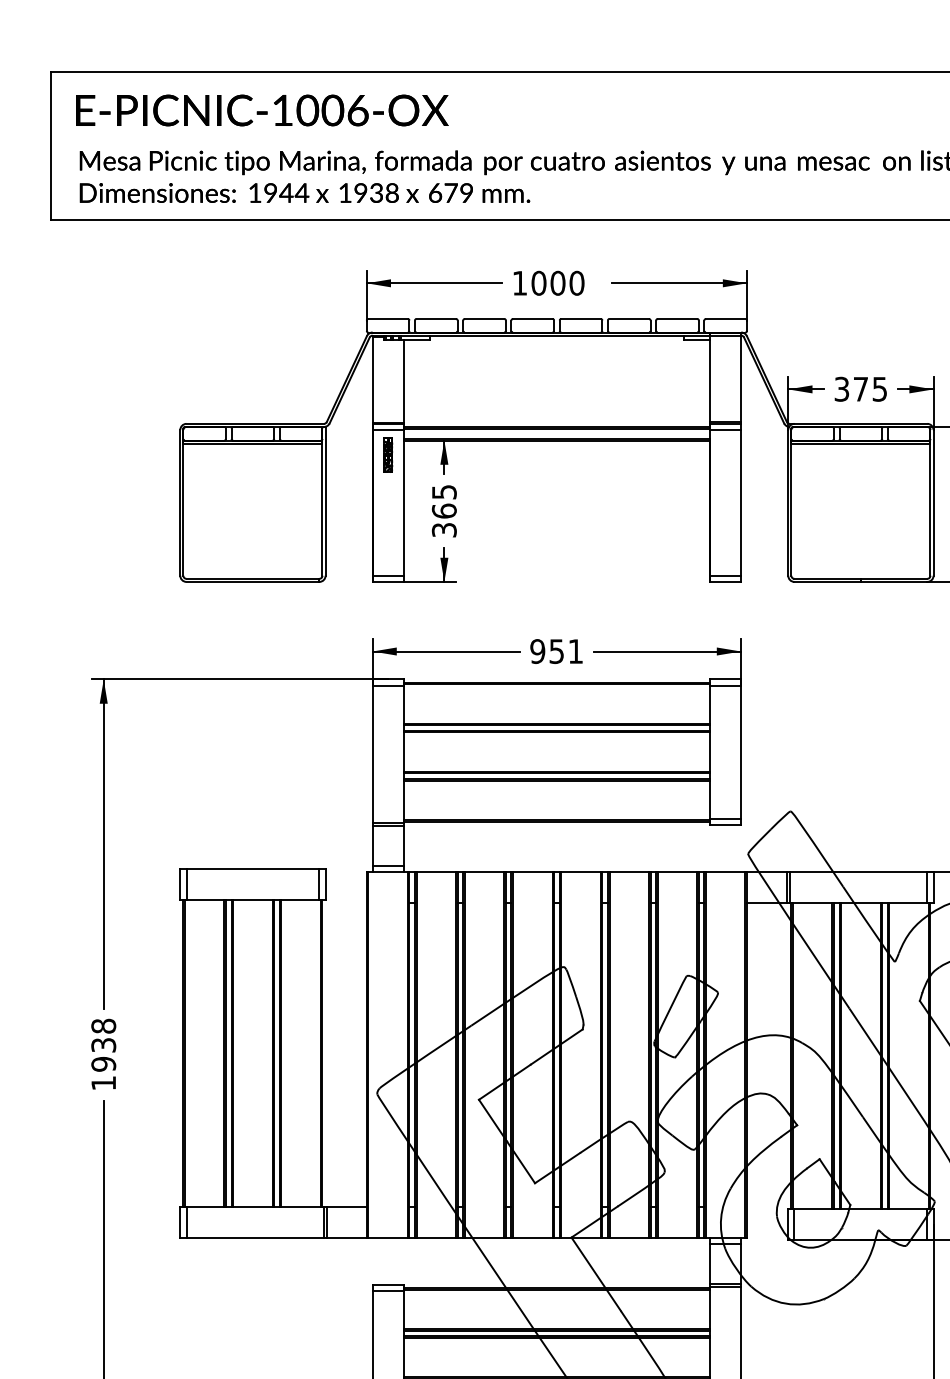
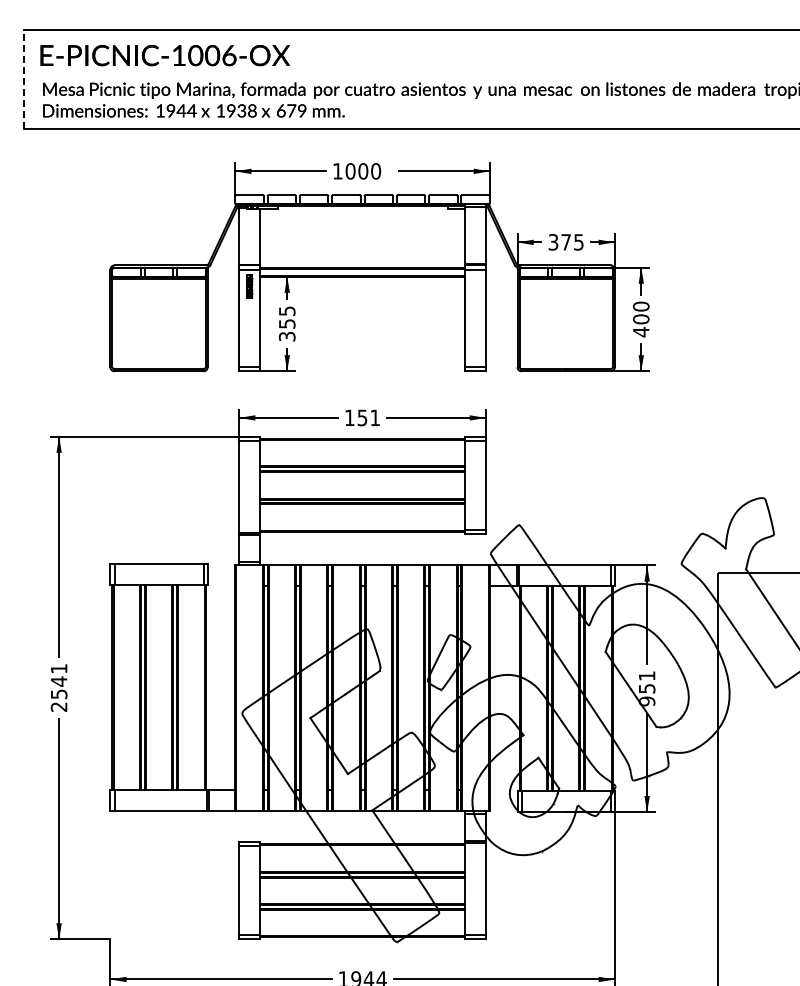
line: (52, 146) -> (24, 79), solid -> dashed
text: (443, 510) -> (286, 323), 365 -> 355
text: (537, 650) -> (349, 417), 951 -> 151
text: (102, 1054) -> (58, 687), 1938 -> 2541

